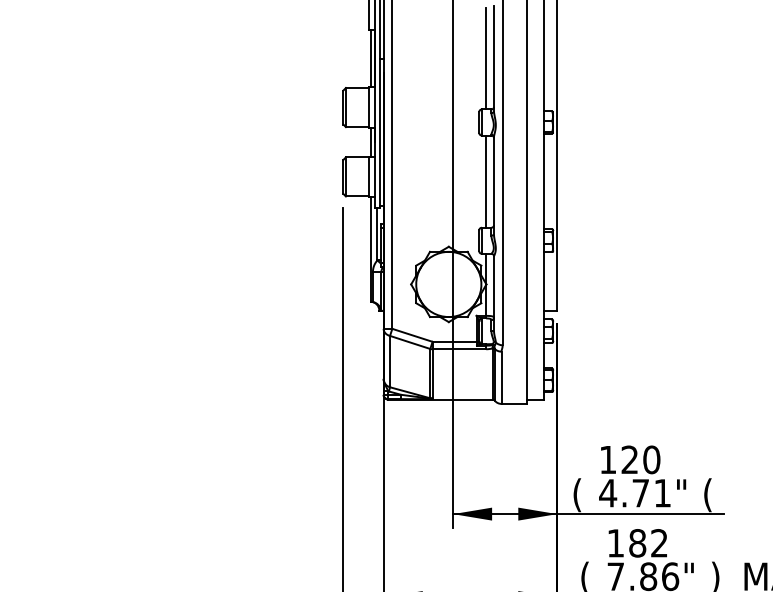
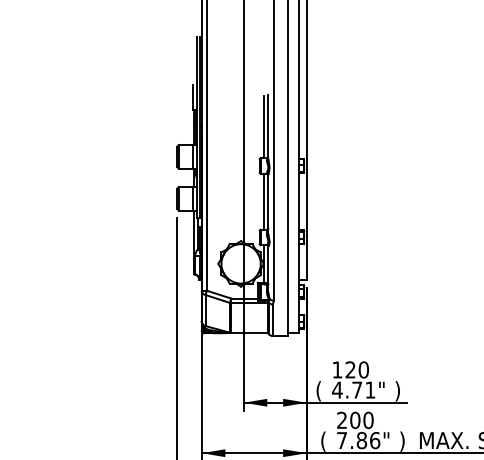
text: (707, 495) -> (397, 391), ( -> )
text: (637, 543) -> (355, 420), 182 -> 200

